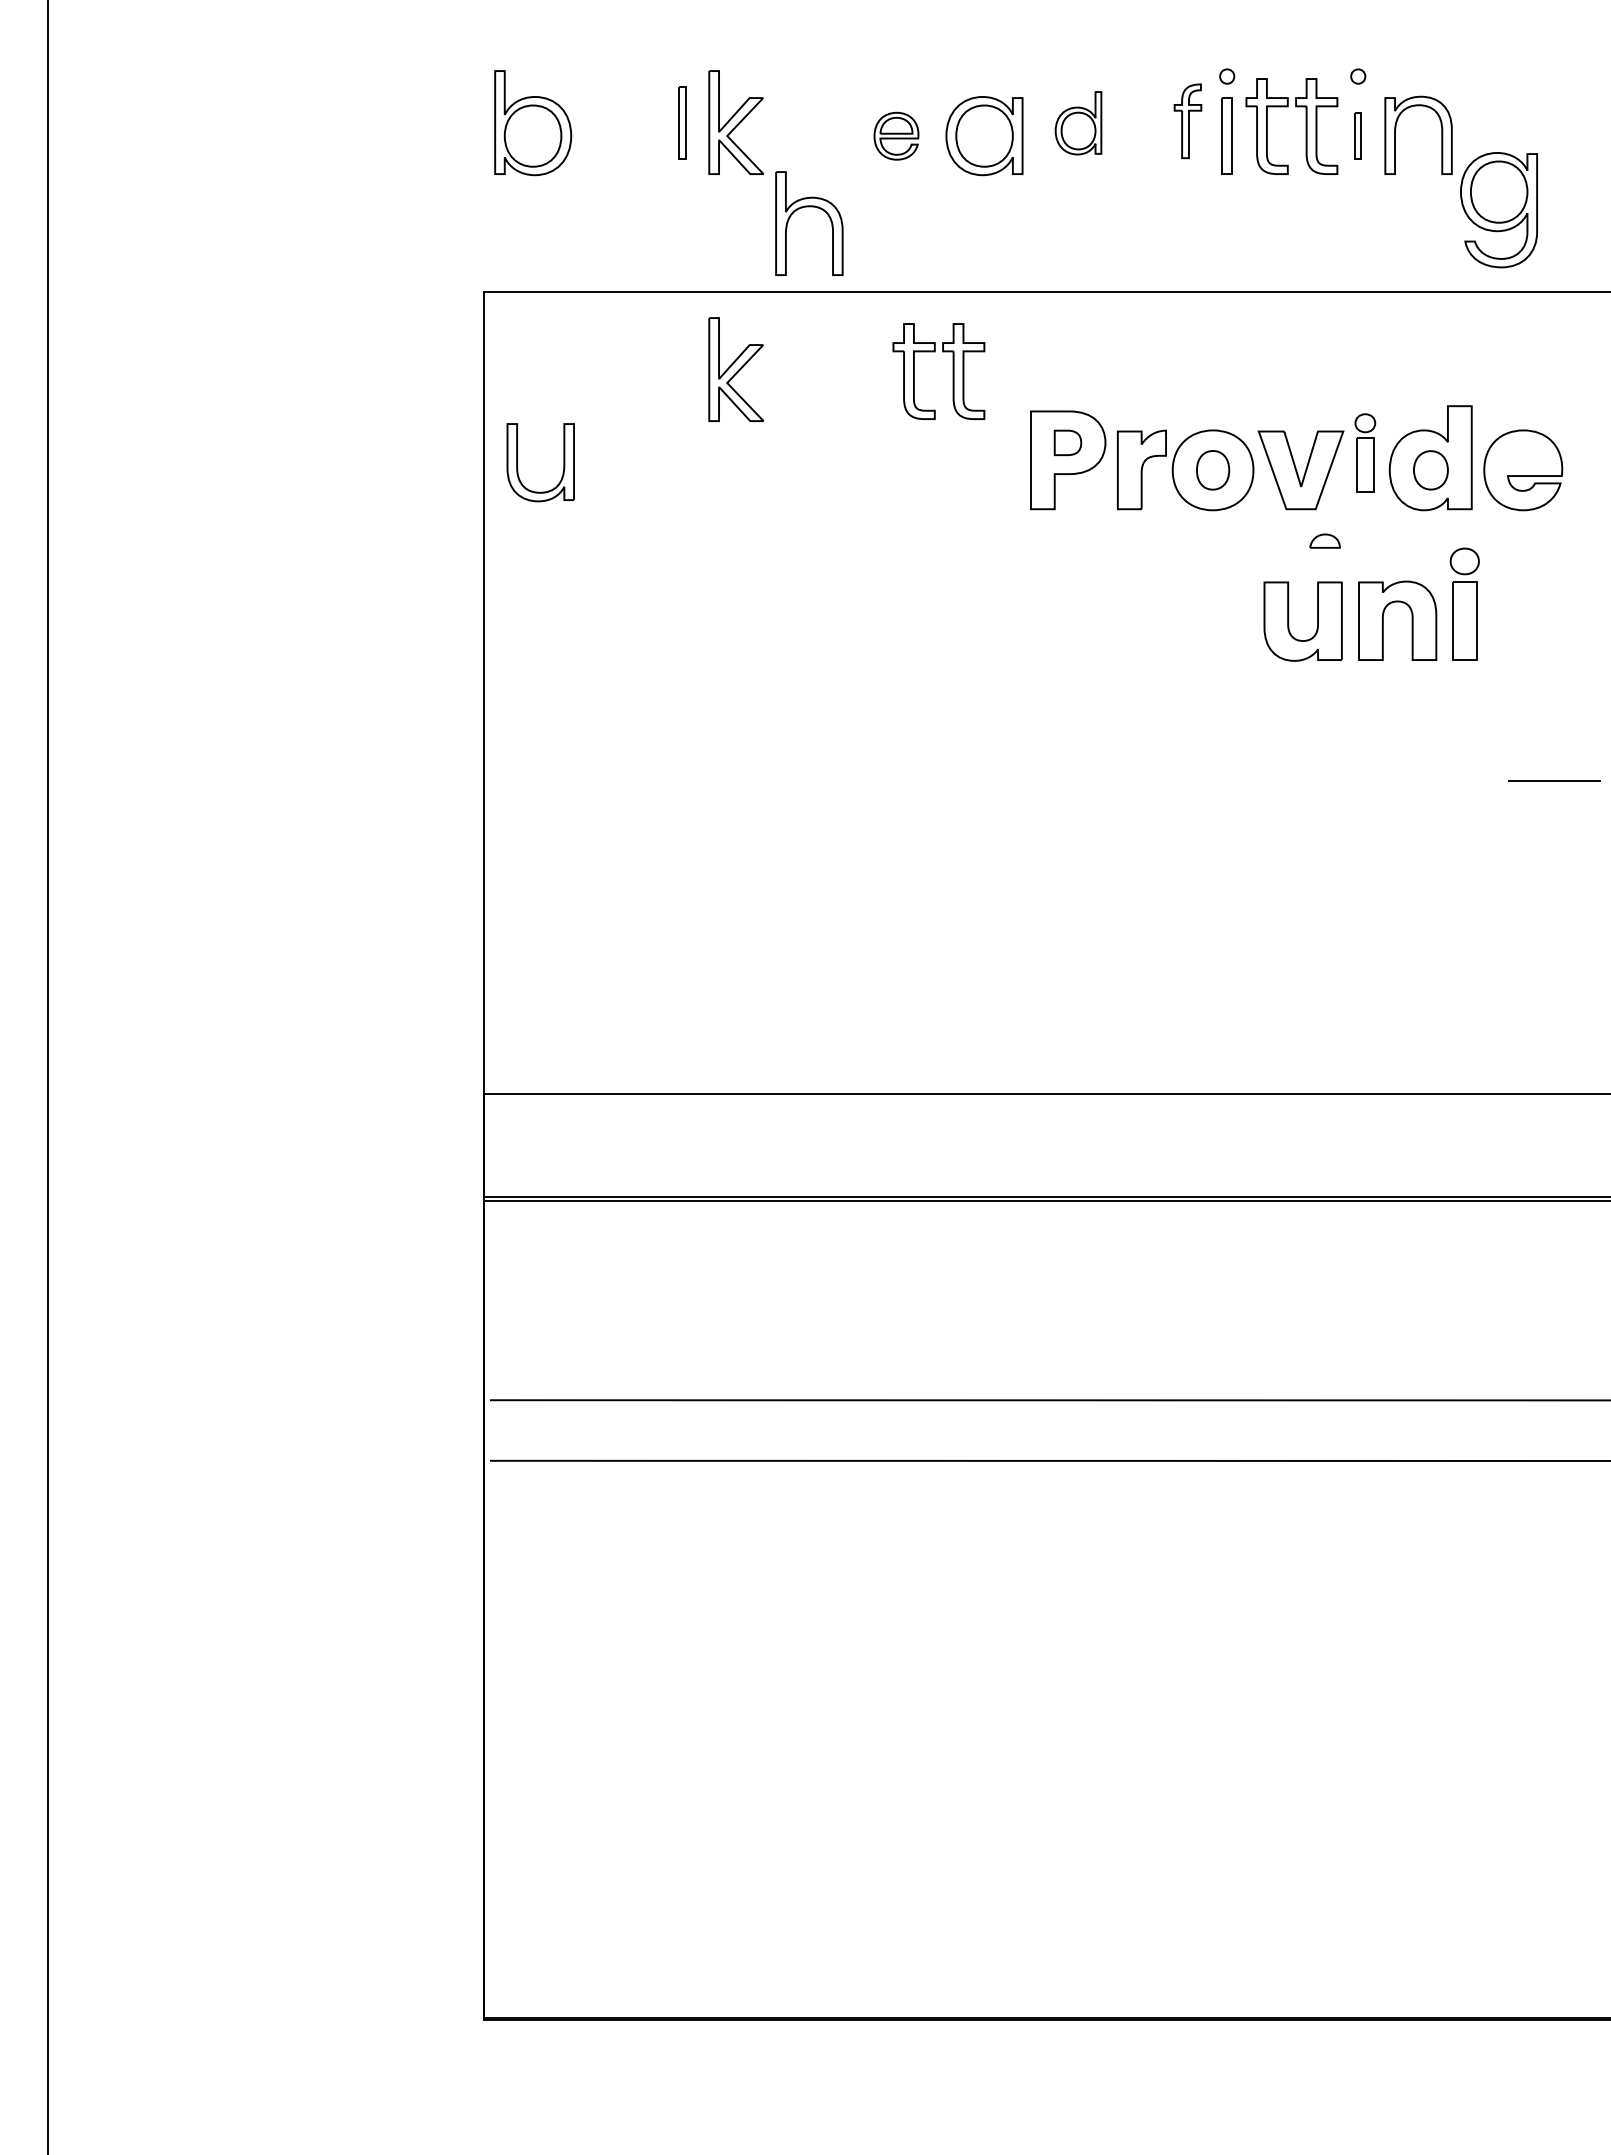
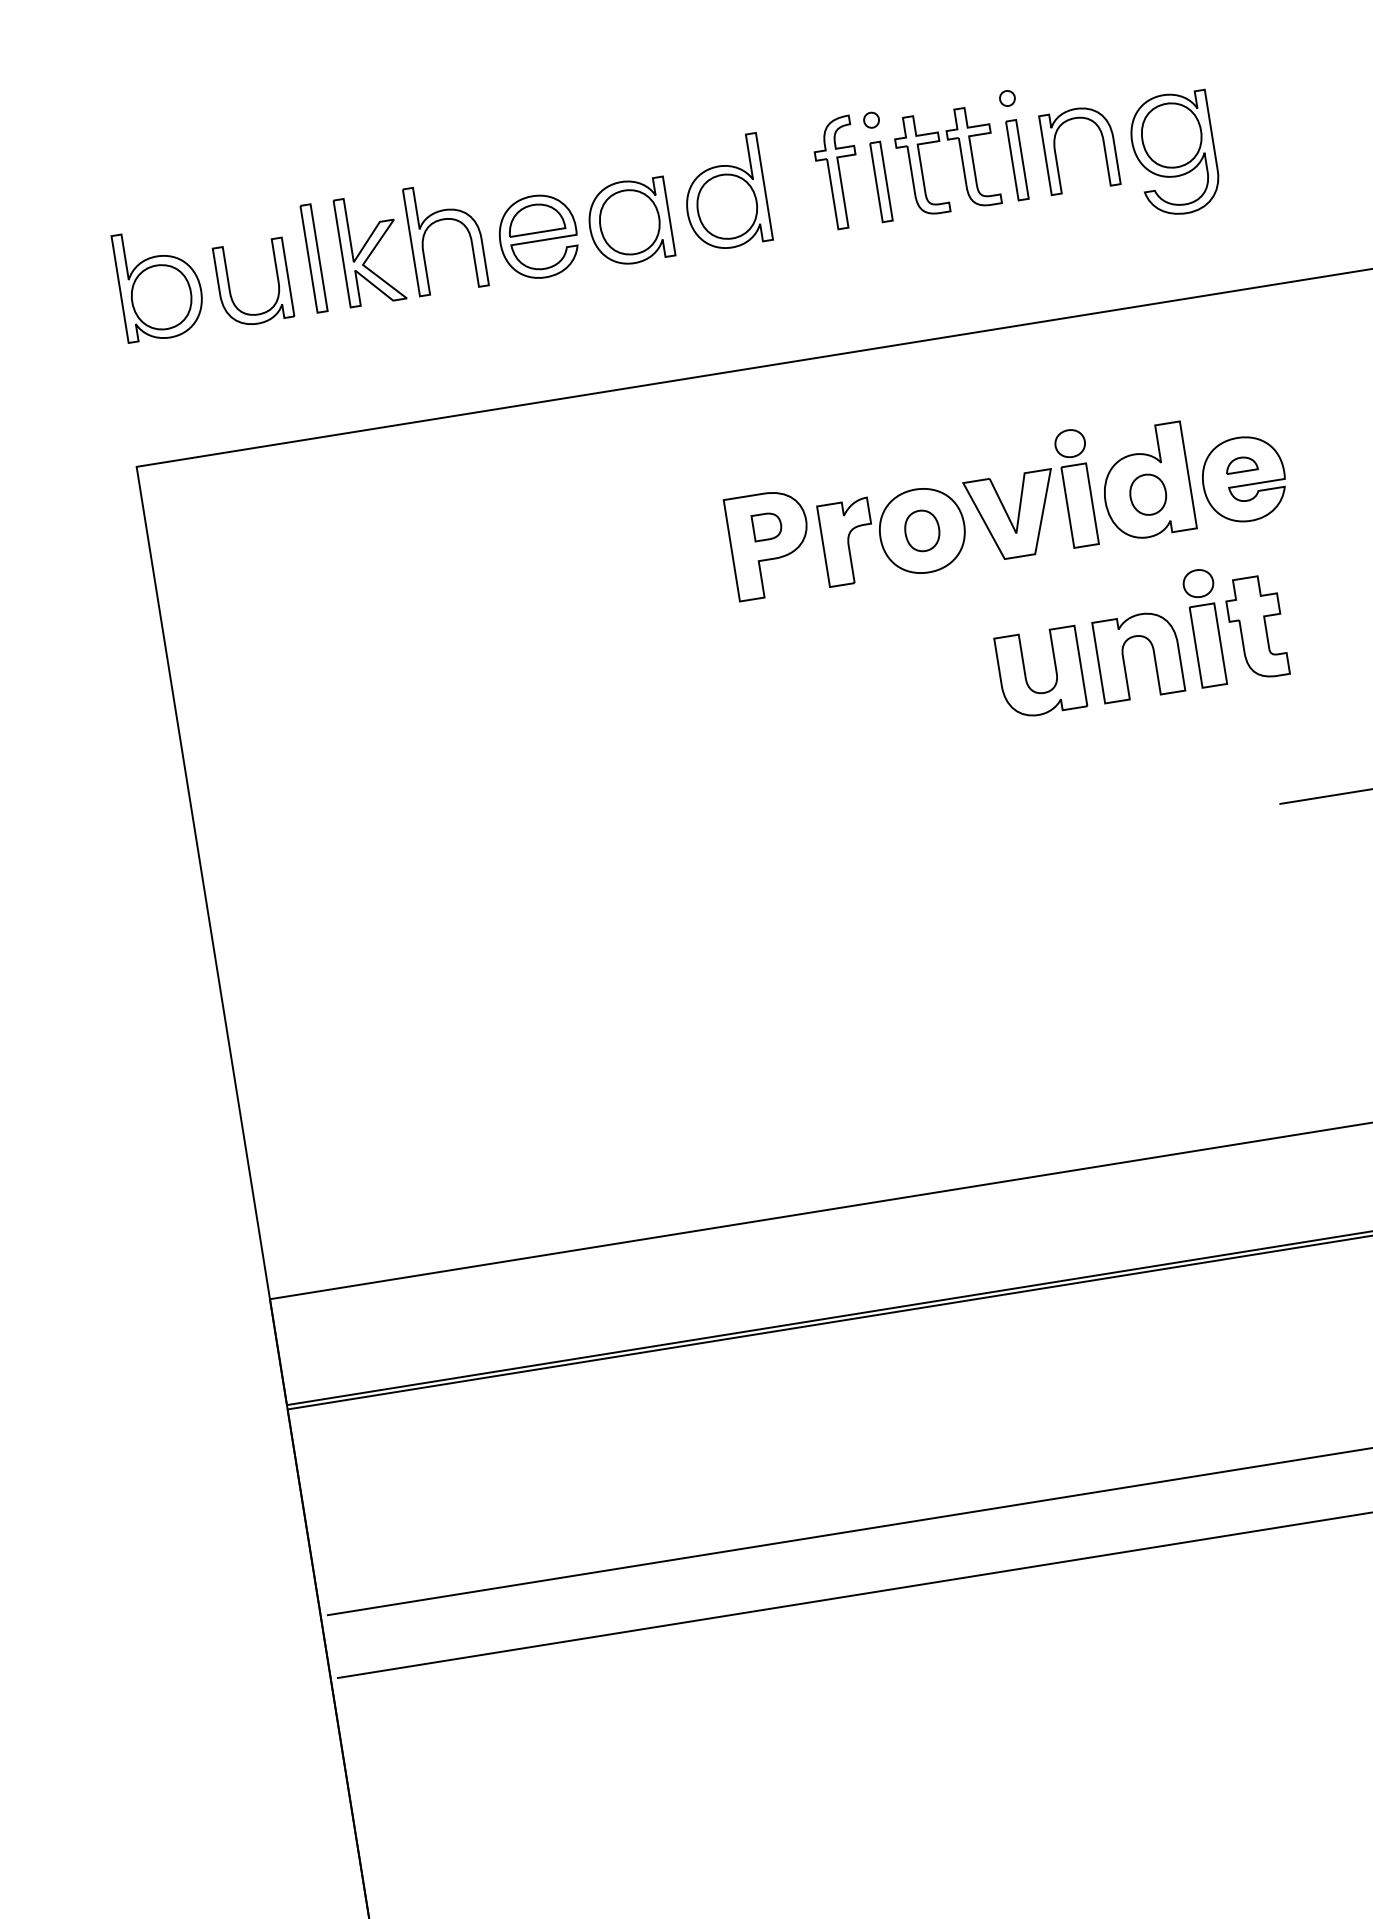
part: (1187, 120) -> (837, 172), size x1.43
part: (681, 122) -> (313, 258), size x1.43
part: (1078, 123) -> (725, 193), size x1.67
part: (1357, 135) -> (1016, 159), size x1.67
part: (896, 136) -> (538, 237), size x1.67
part: (809, 207) -> (443, 220), moved
part: (1498, 210) -> (1174, 154), moved
part: (736, 369) -> (411, 505), removed
part: (952, 371) -> (635, 471), removed
part: (1365, 452) -> (1077, 487), size x1.43
part: (517, 462) -> (229, 286), moved
part: (1324, 540) -> (1240, 464), moved
part: (1512, 611) -> (1256, 627), added

